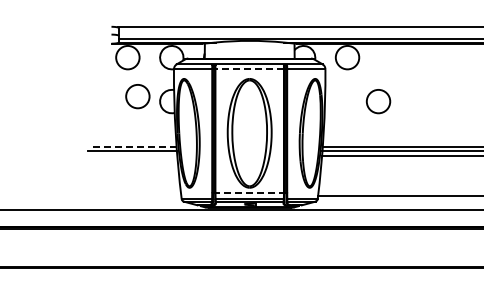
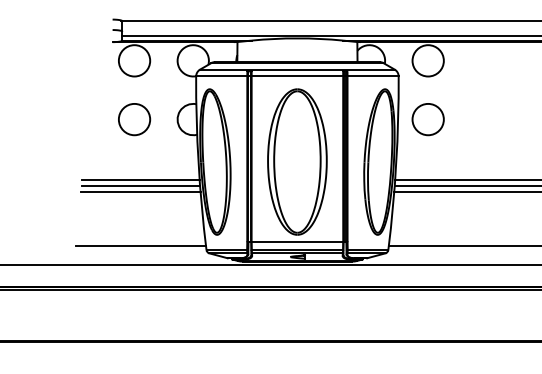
line: (249, 69) -> (297, 76), dashed -> solid
circle: (137, 96) -> (134, 119), moved
circle: (378, 101) -> (428, 119), moved
line: (132, 146) -> (140, 179), dashed -> solid
line: (132, 156) -> (140, 192), added
line: (249, 193) -> (297, 242), dashed -> solid
line: (132, 195) -> (140, 245), added

